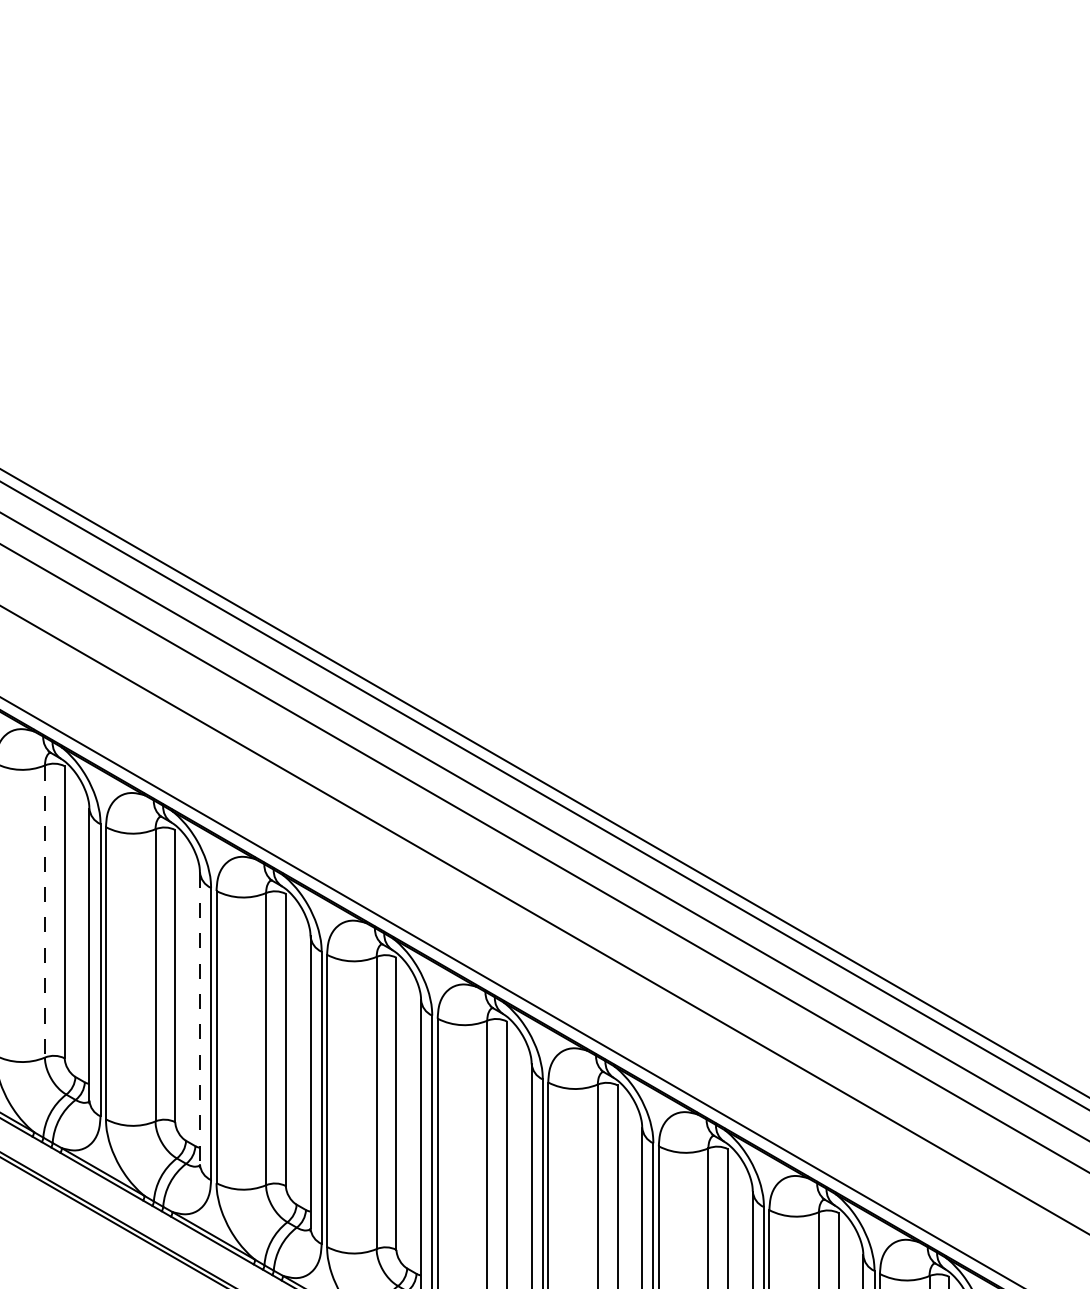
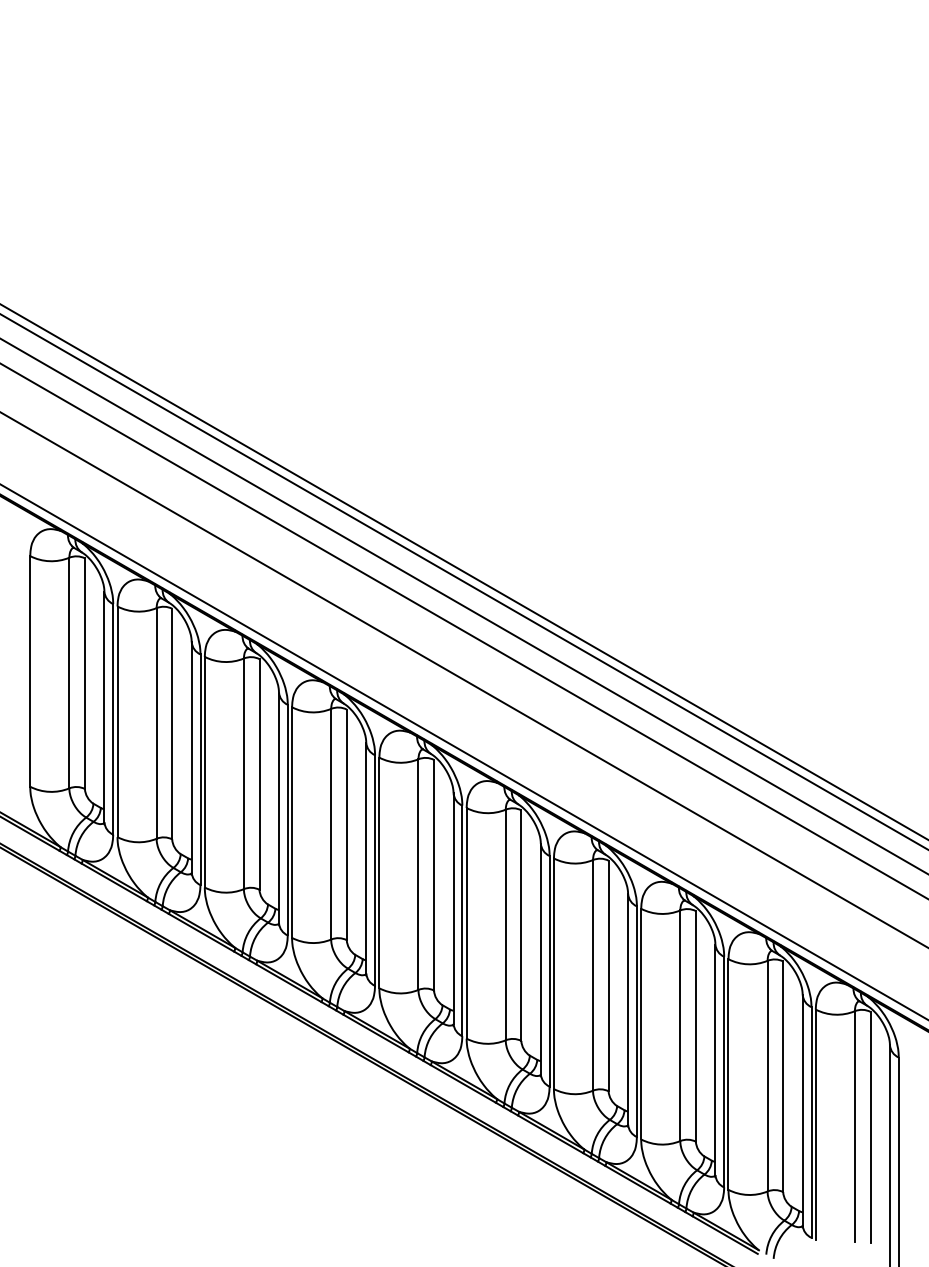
line: (44, 911) -> (156, 723), dashed -> solid
line: (200, 1019) -> (279, 808), dashed -> solid

